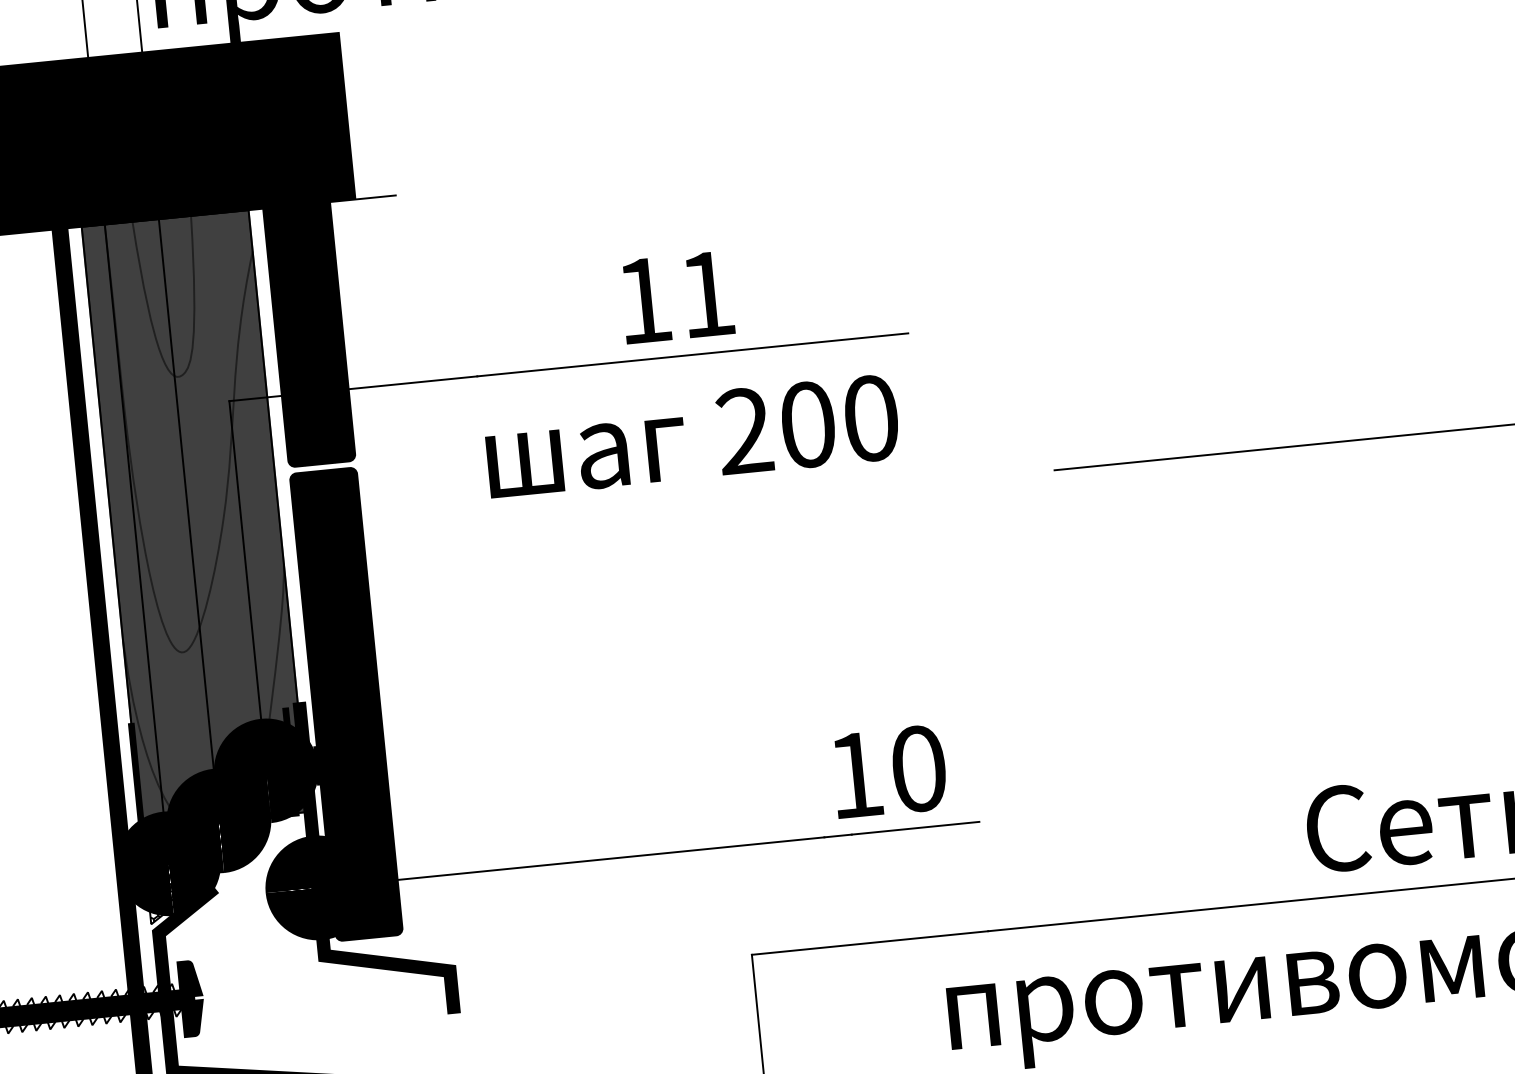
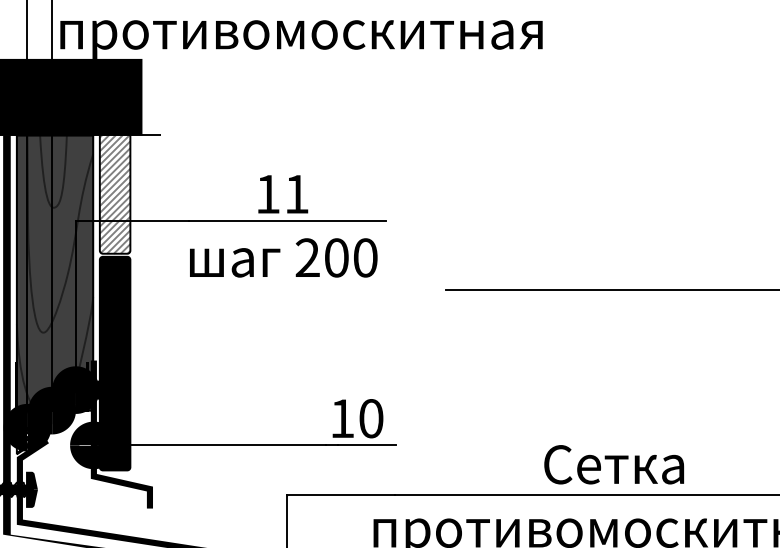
fill: (308, 334) -> (114, 194), removed

